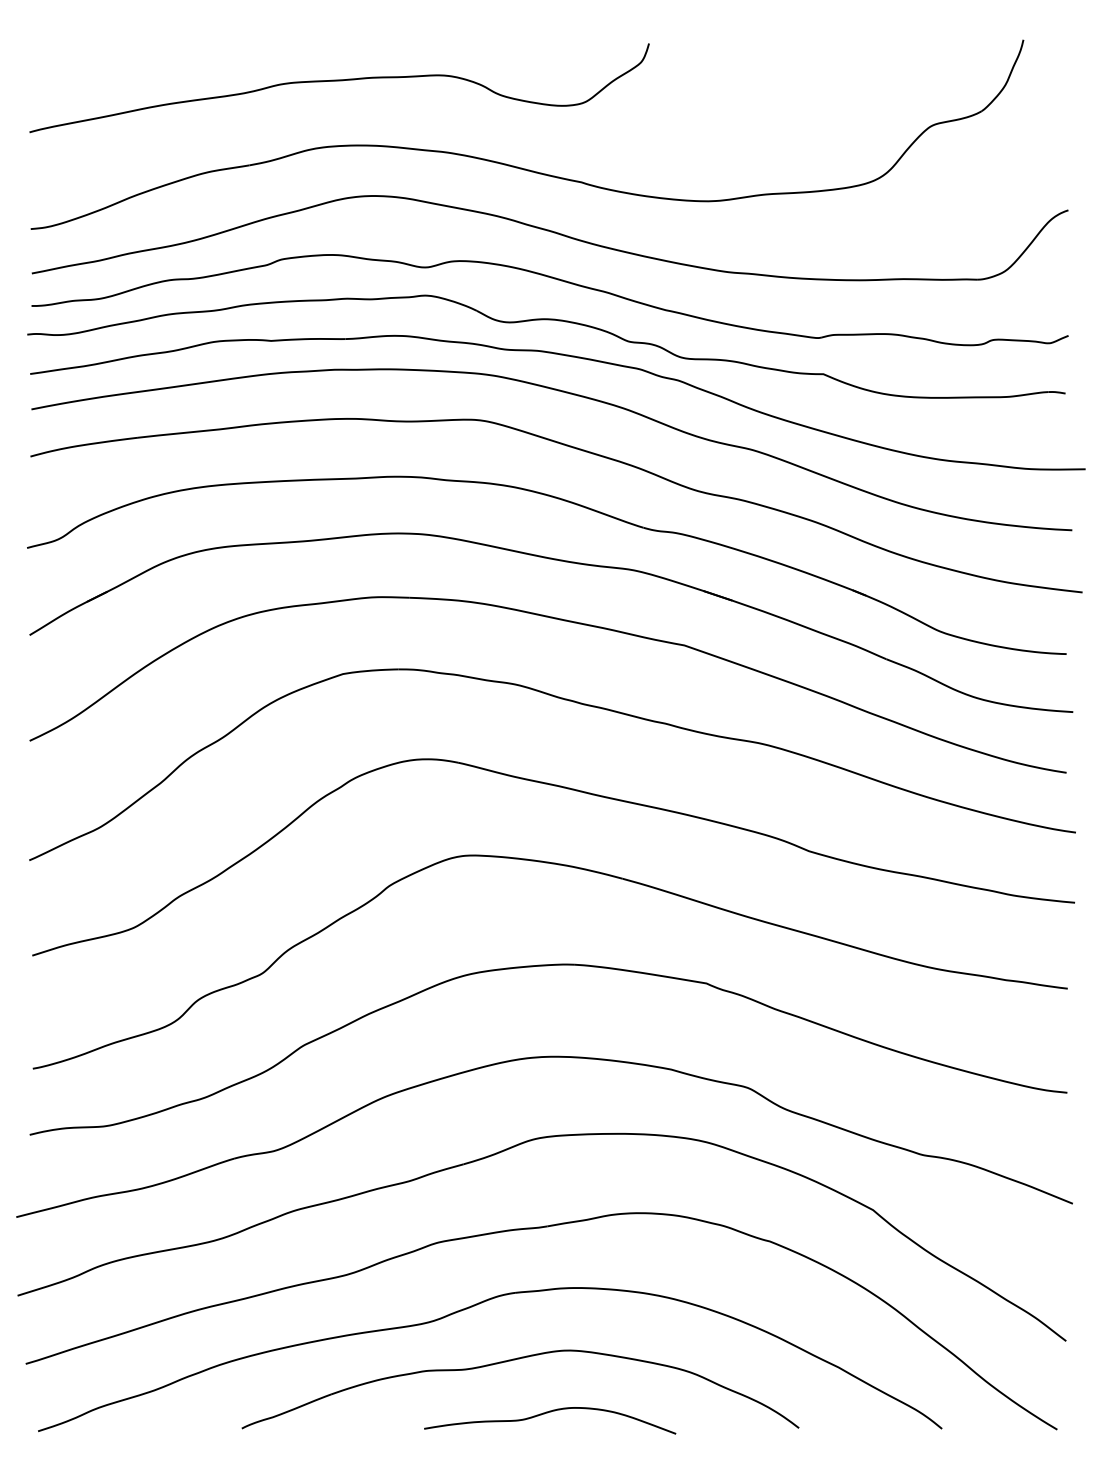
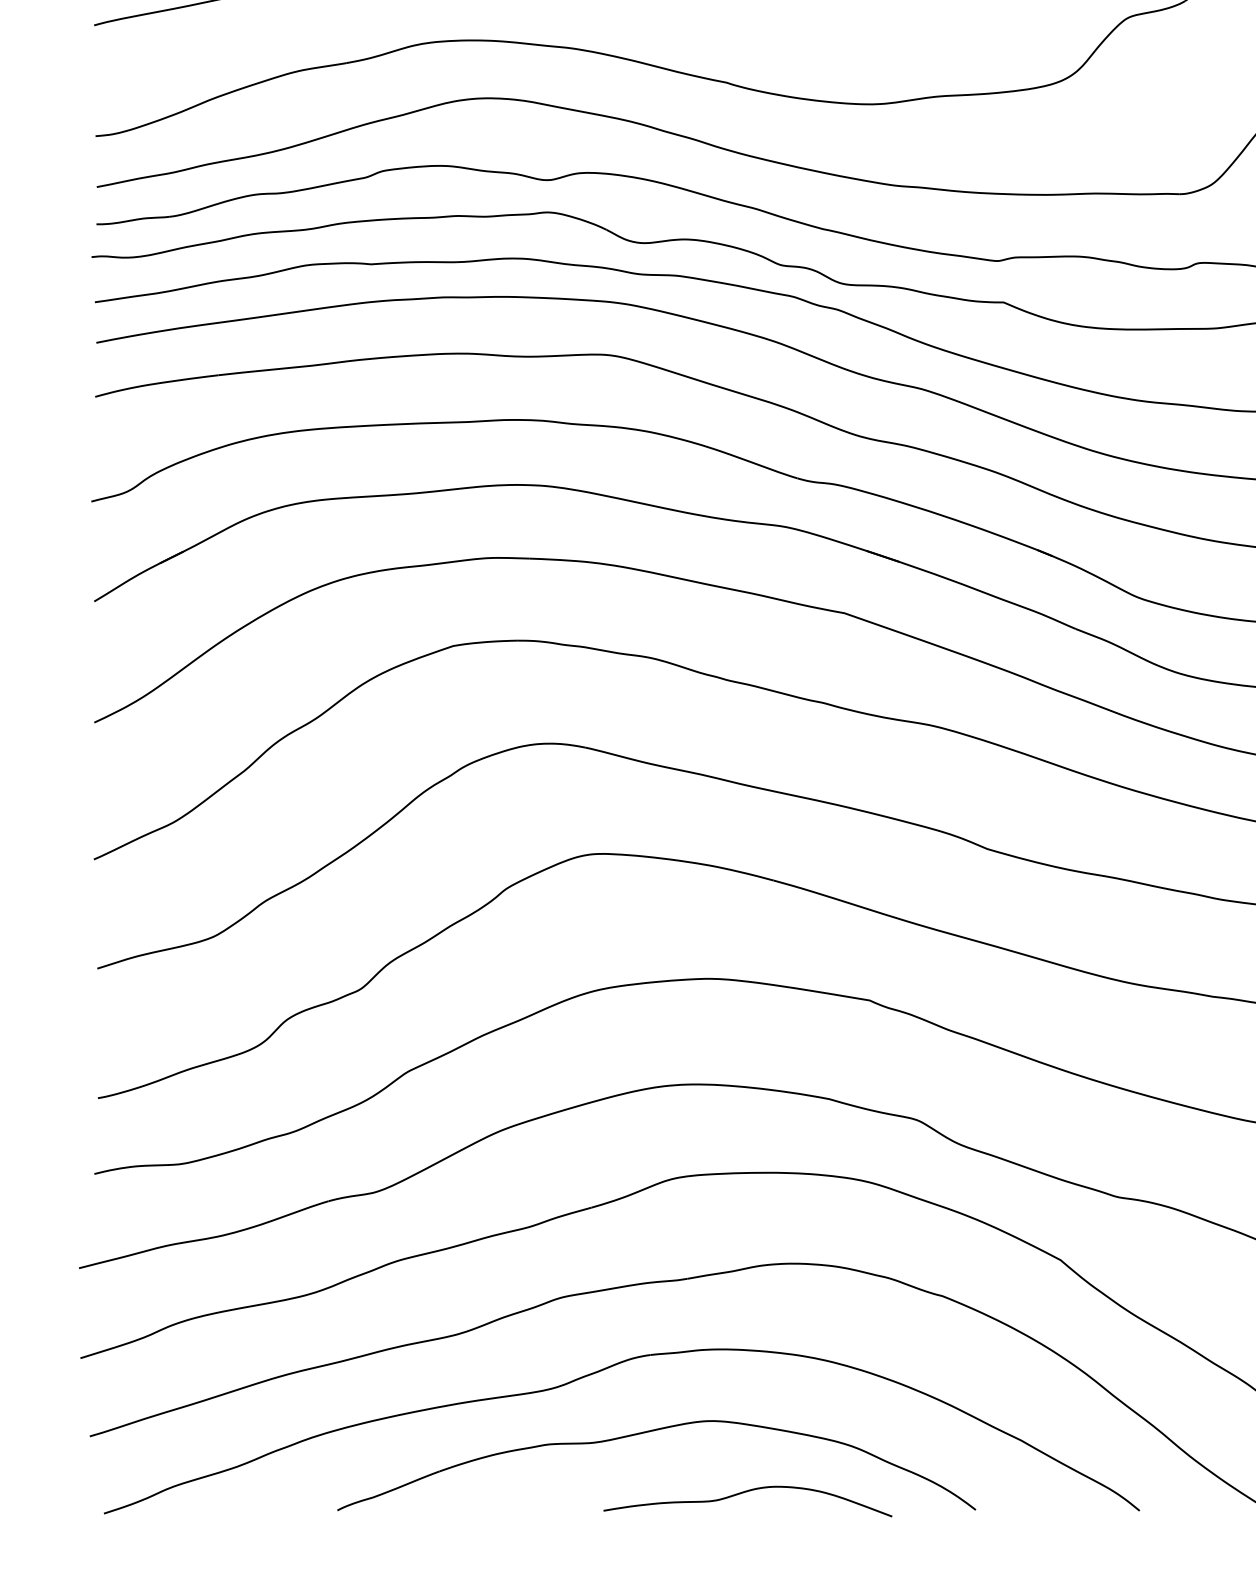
curve: (547, 1413) -> (744, 1493), moved

